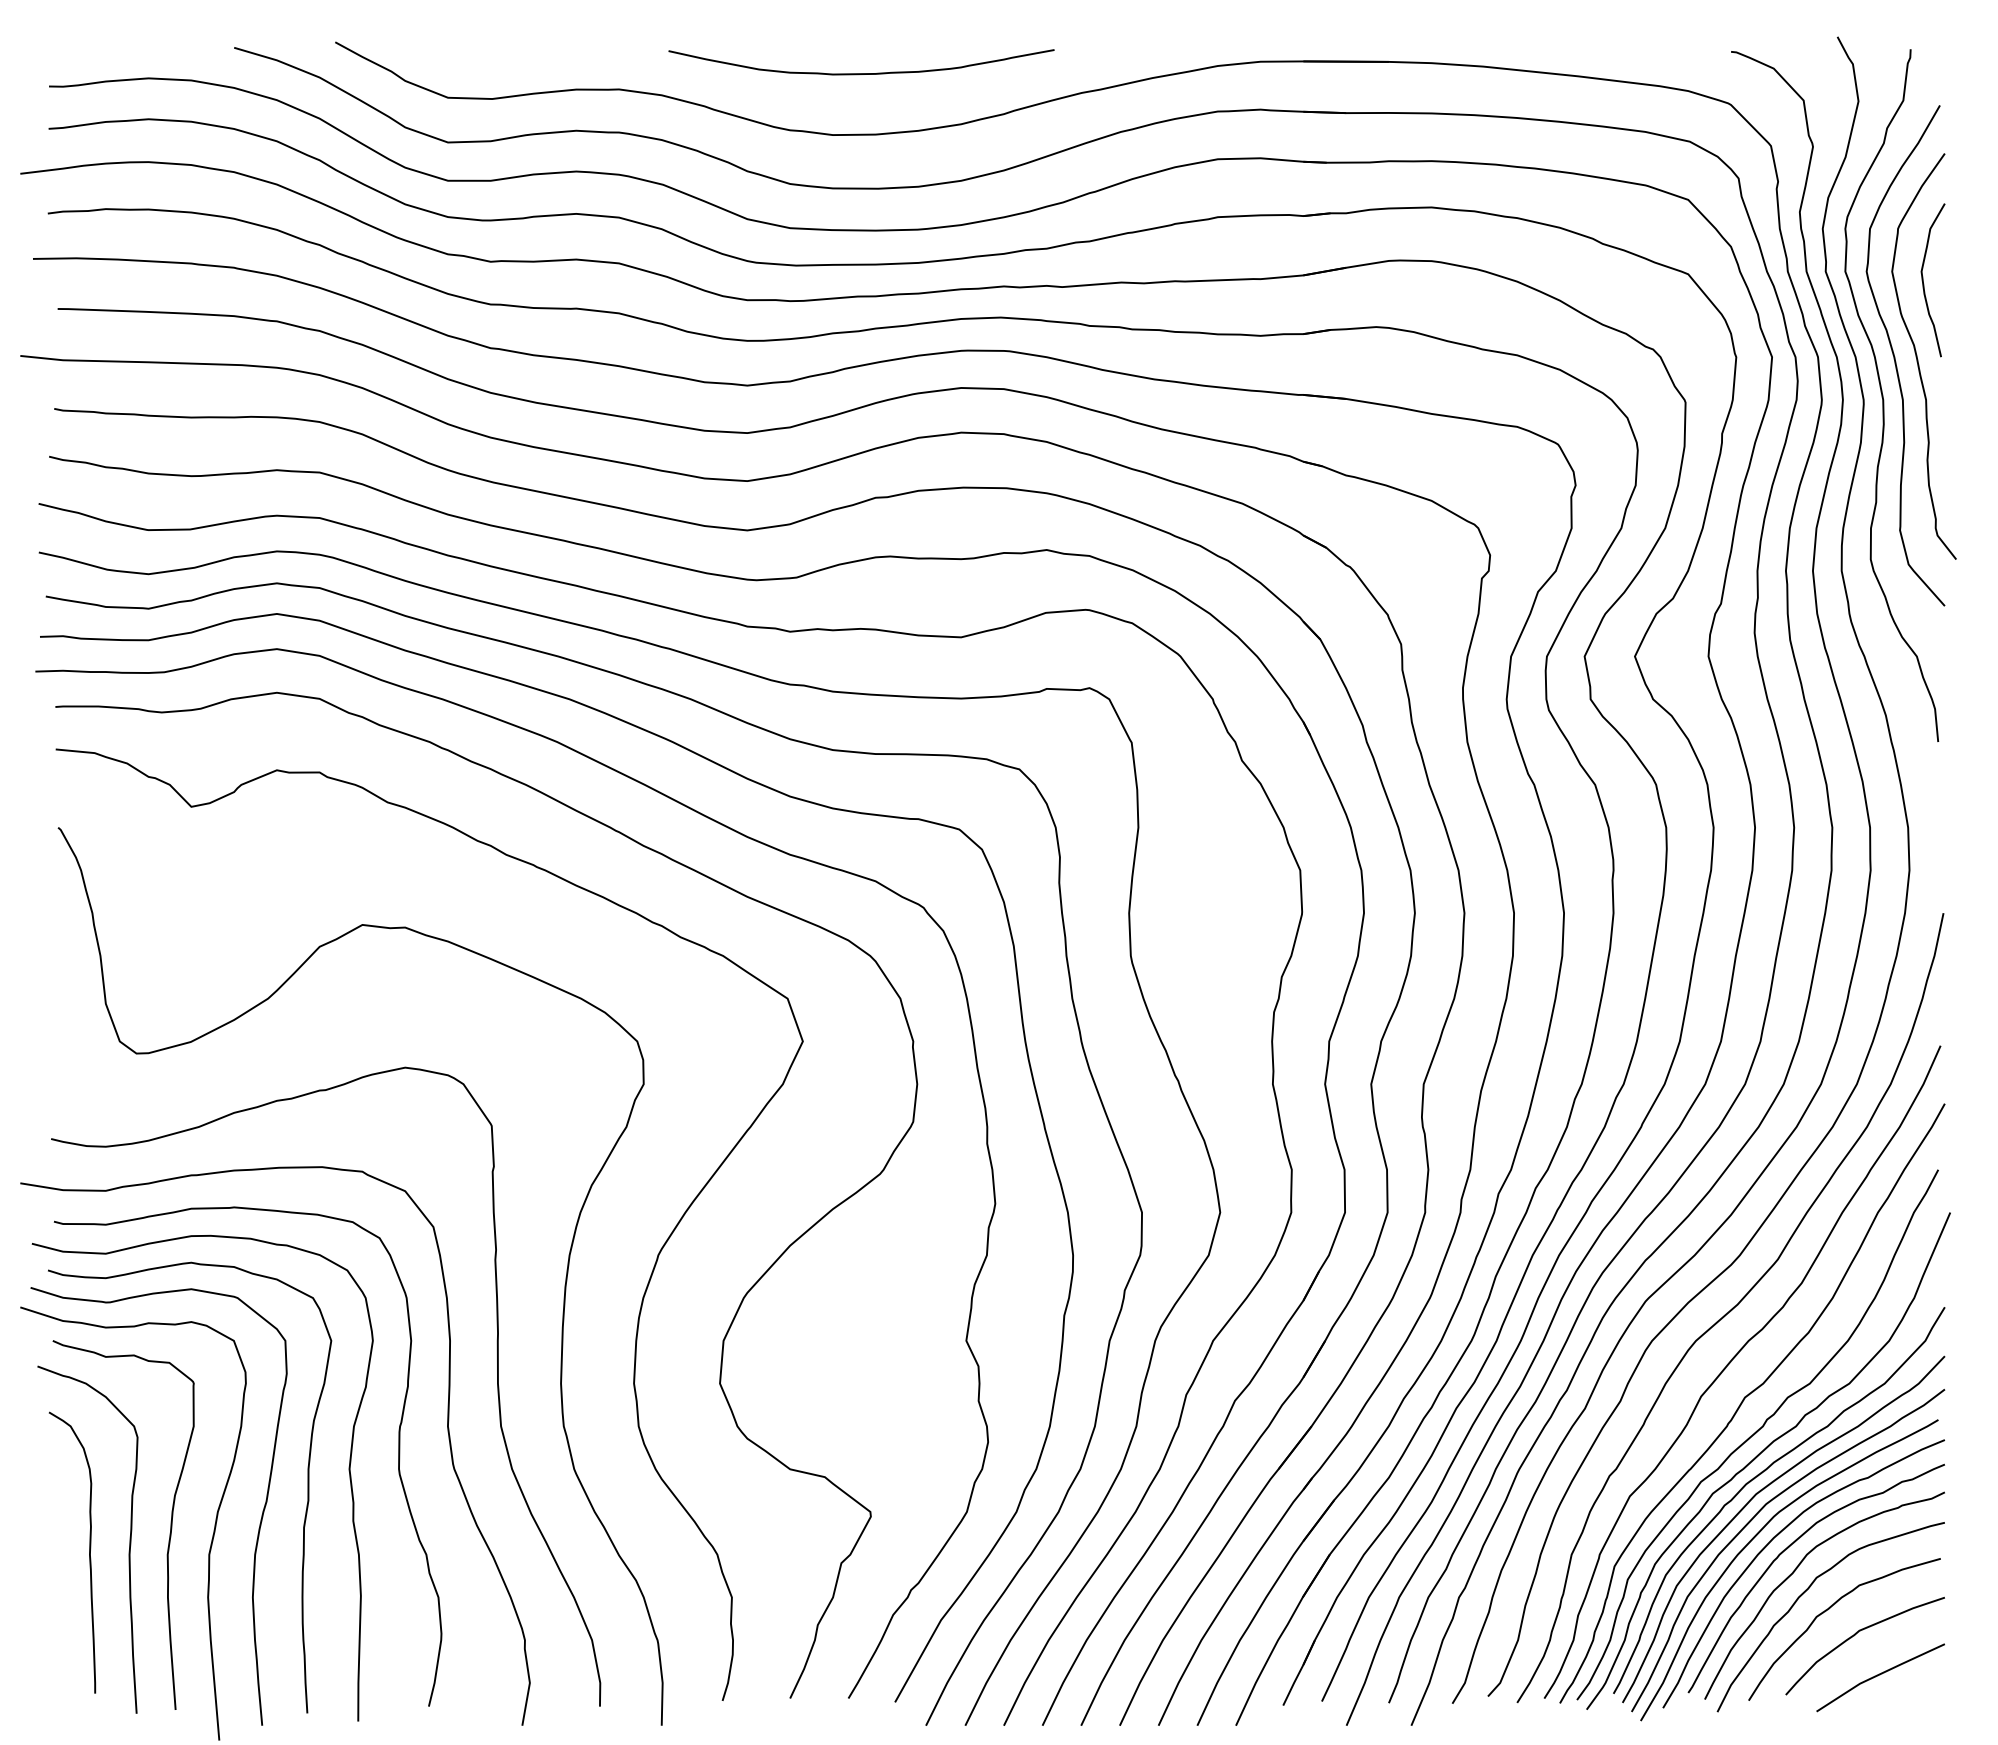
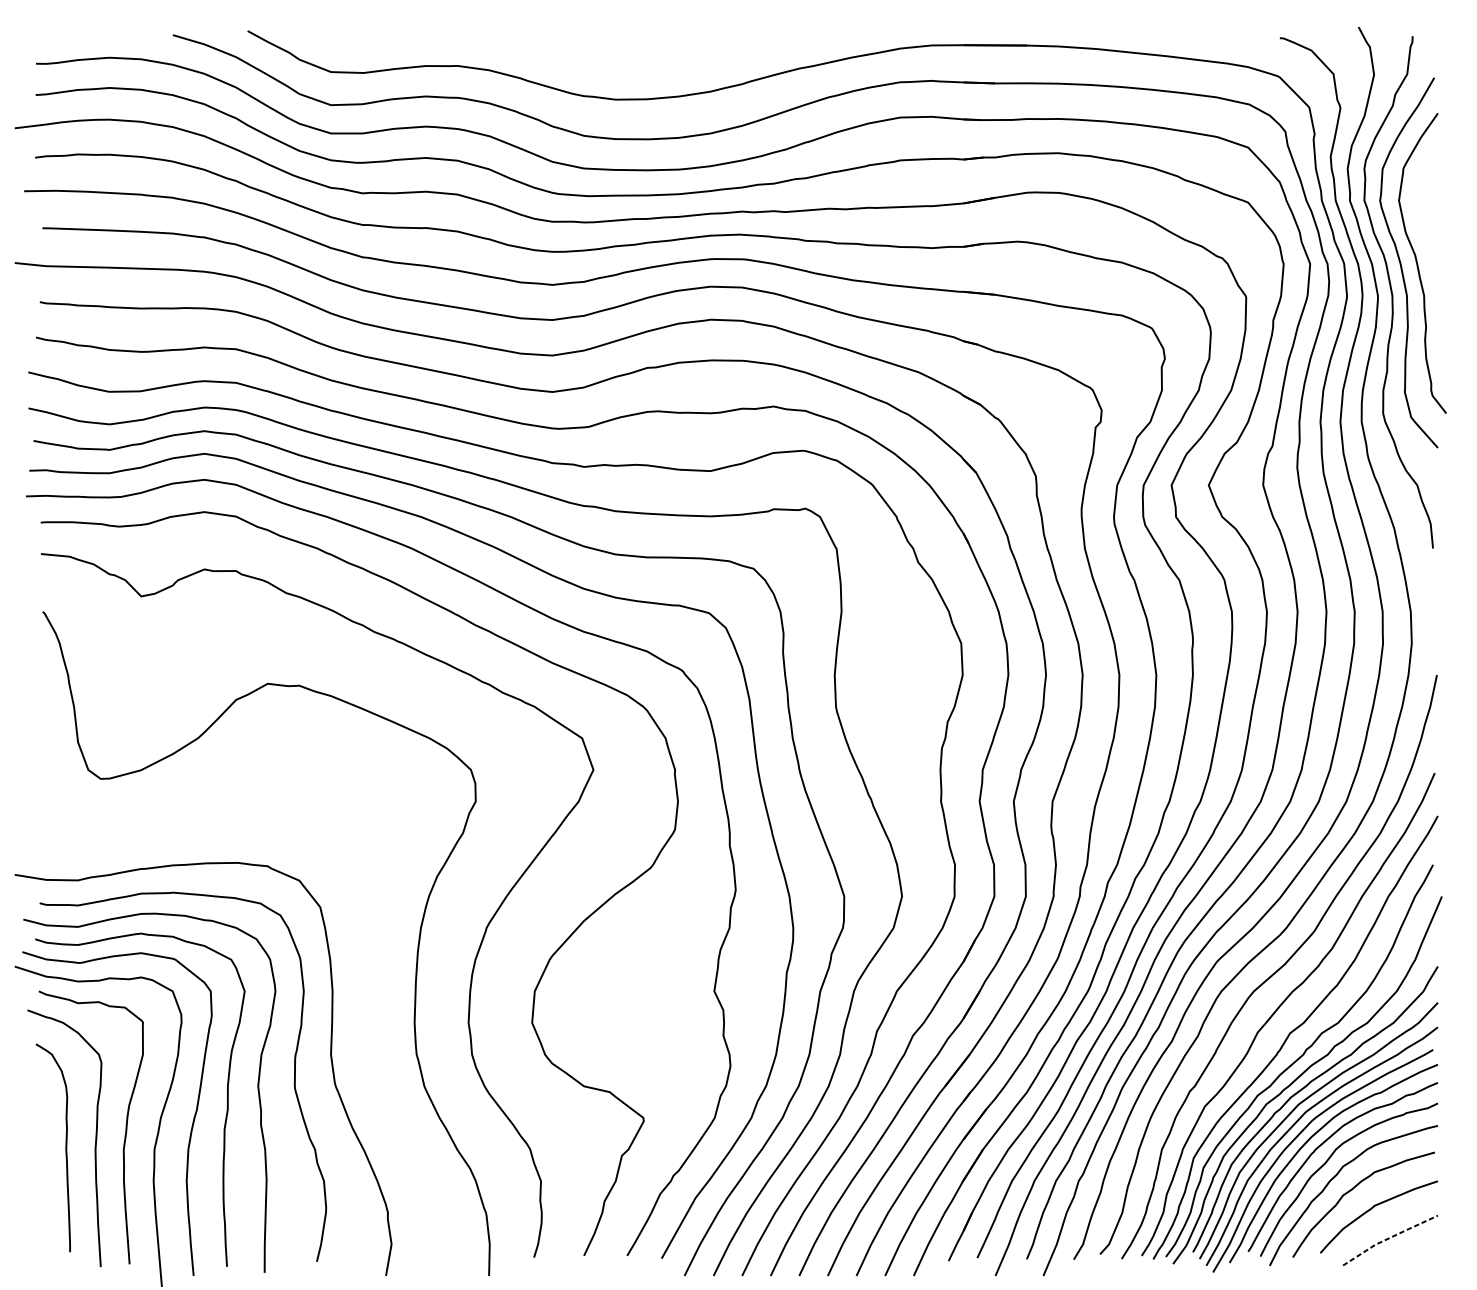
curve: (861, 73) -> (636, 54), removed
curve: (1924, 284) -> (1422, 210), removed
curve: (497, 1386) -> (367, 1025), removed
line: (1879, 1674) -> (1389, 1238), solid -> dashed

